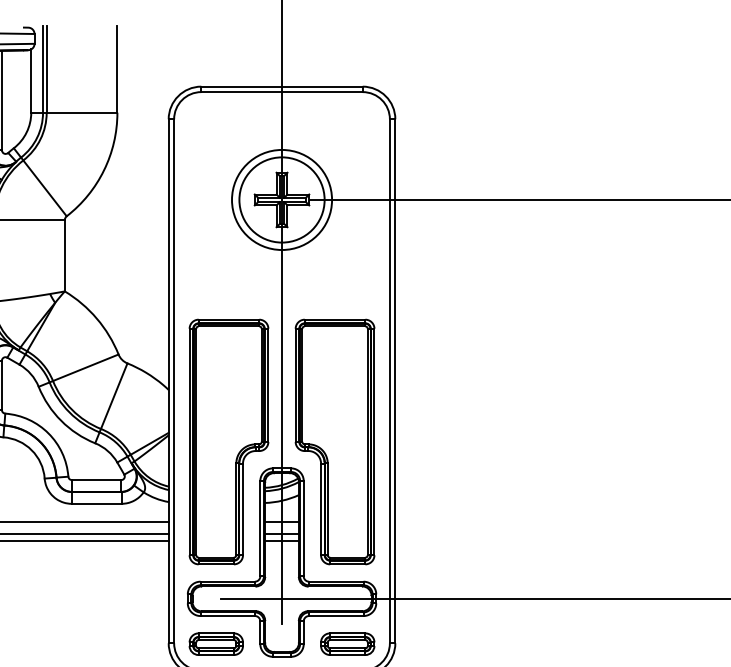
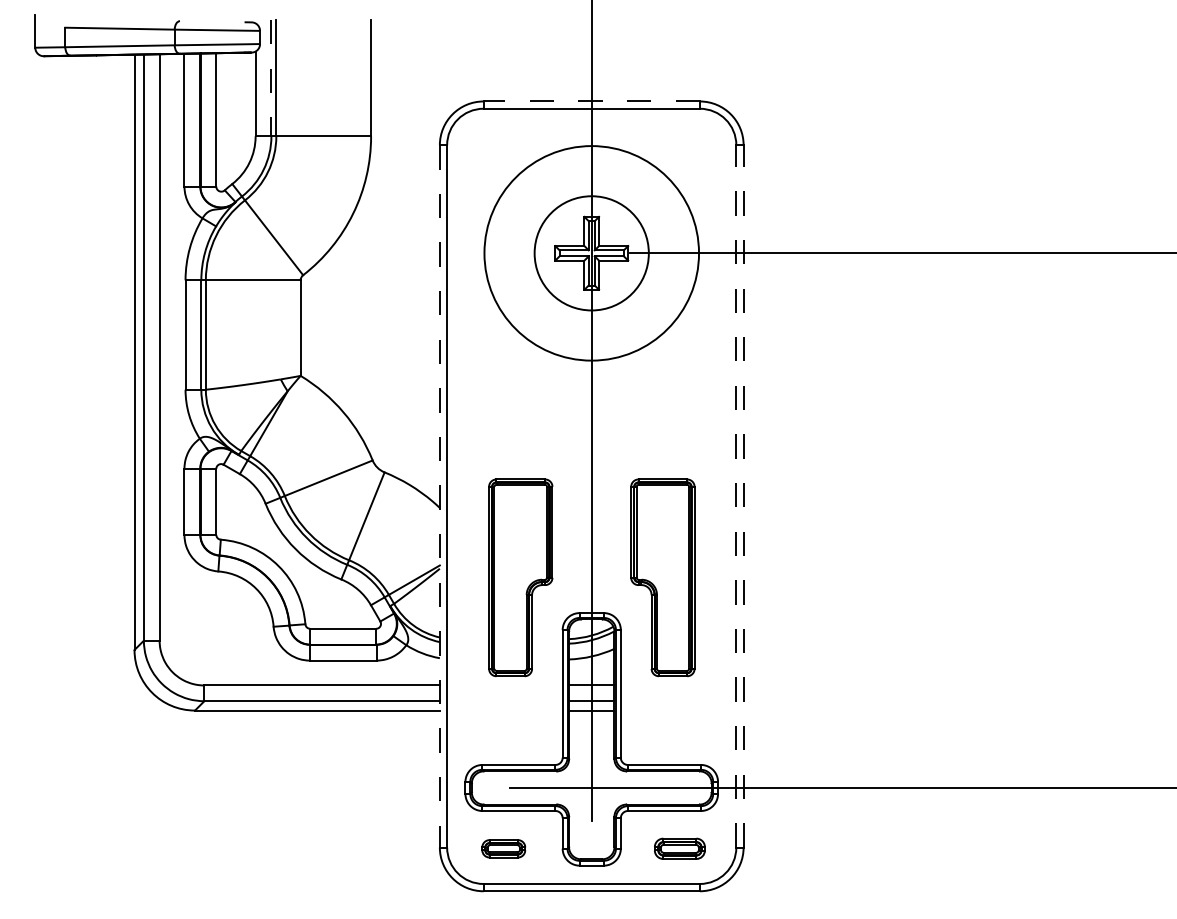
line: (43, 69) -> (271, 78), solid -> dashed
line: (281, 86) -> (591, 101), solid -> dashed
circle: (281, 200) -> (591, 253), size x1.6
line: (390, 380) -> (736, 495), solid -> dashed
line: (395, 380) -> (743, 495), solid -> dashed
line: (168, 381) -> (439, 496), solid -> dashed
part: (228, 441) -> (520, 577), size x0.6
part: (334, 441) -> (662, 577), size x0.6
part: (216, 644) -> (503, 848), size x0.6
part: (347, 644) -> (679, 848), size x0.7

